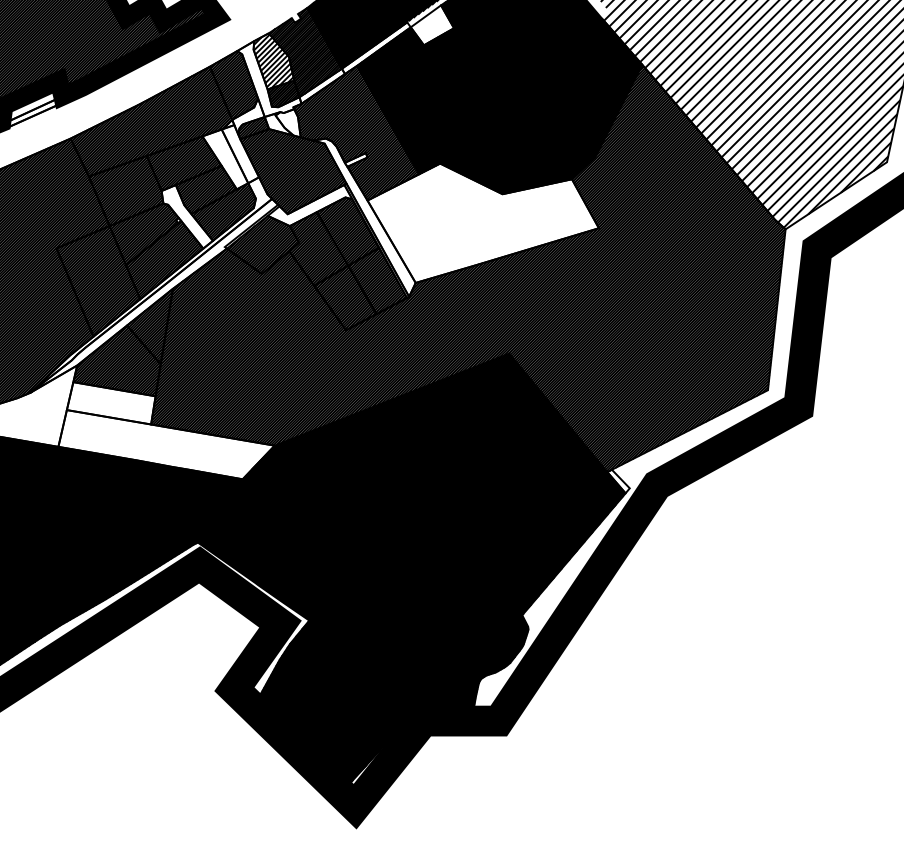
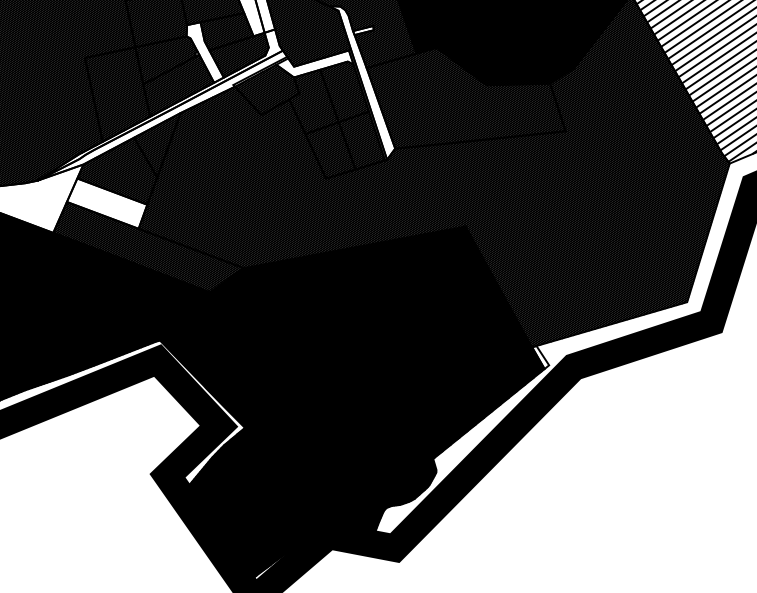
hatch: (483, 223) -> (464, 107), added
hatch: (166, 444) -> (148, 248), added

